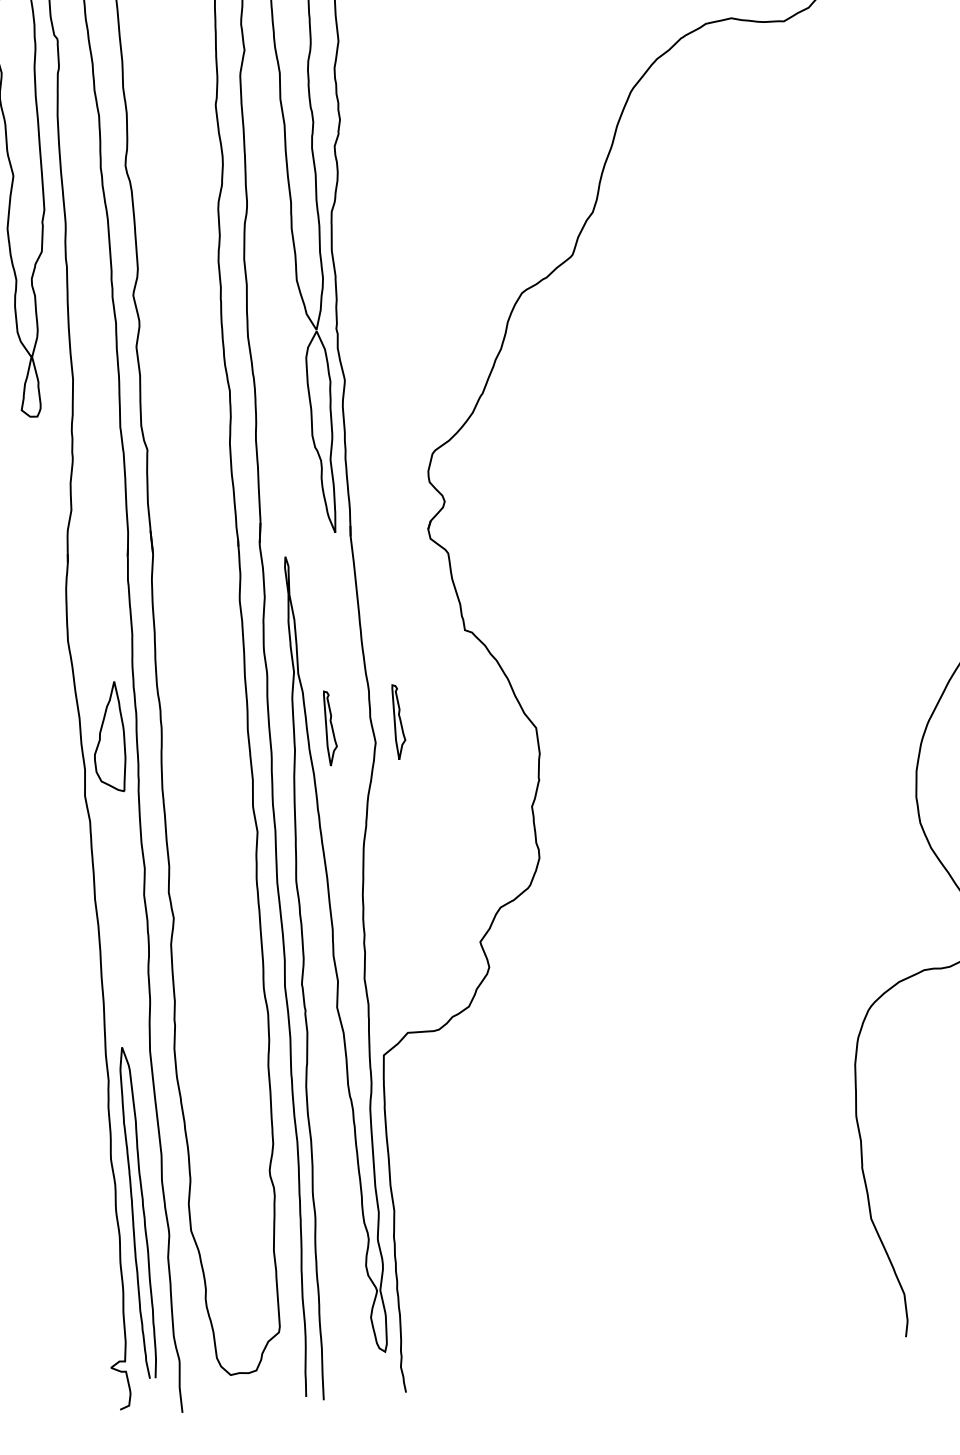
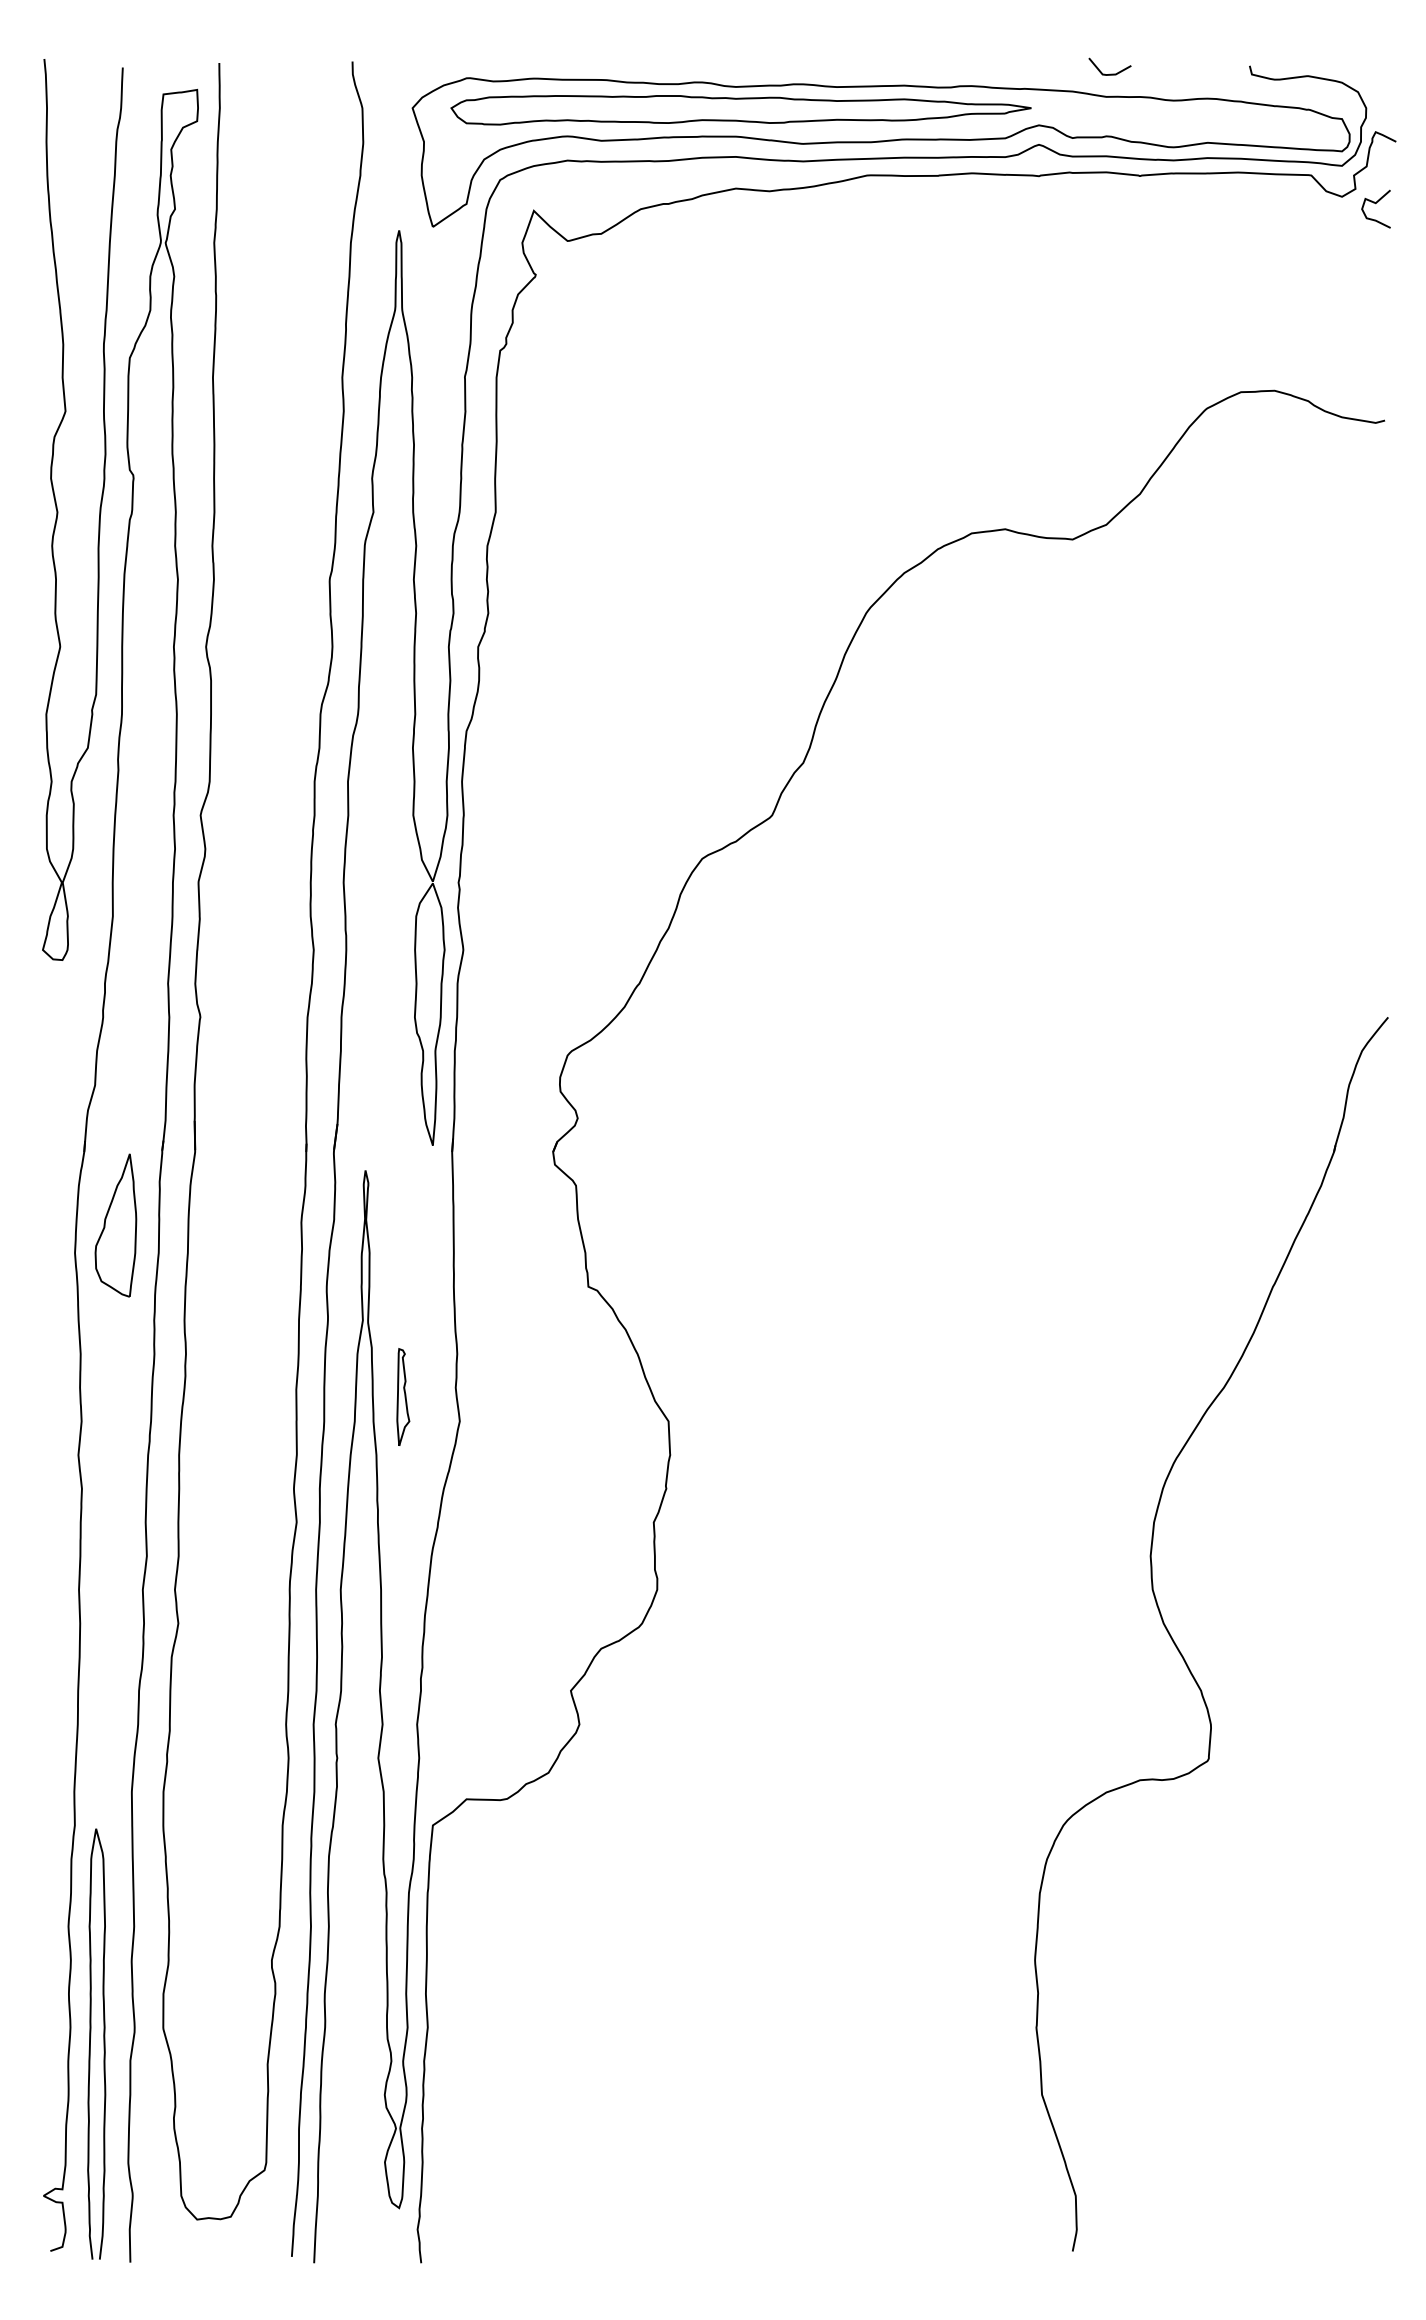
part: (399, 721) -> (492, 1396), removed
part: (108, 737) -> (115, 1225), moved
curve: (133, 1212) -> (90, 2043), moved

